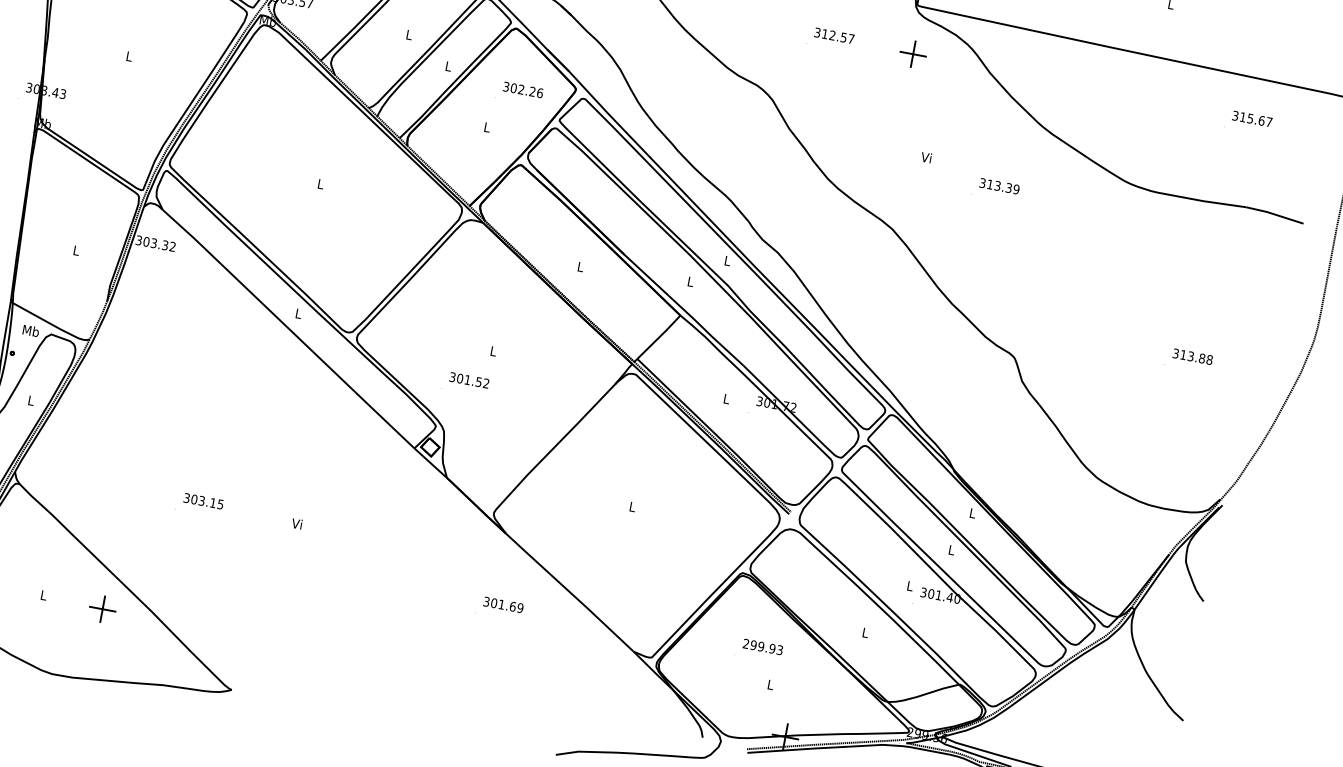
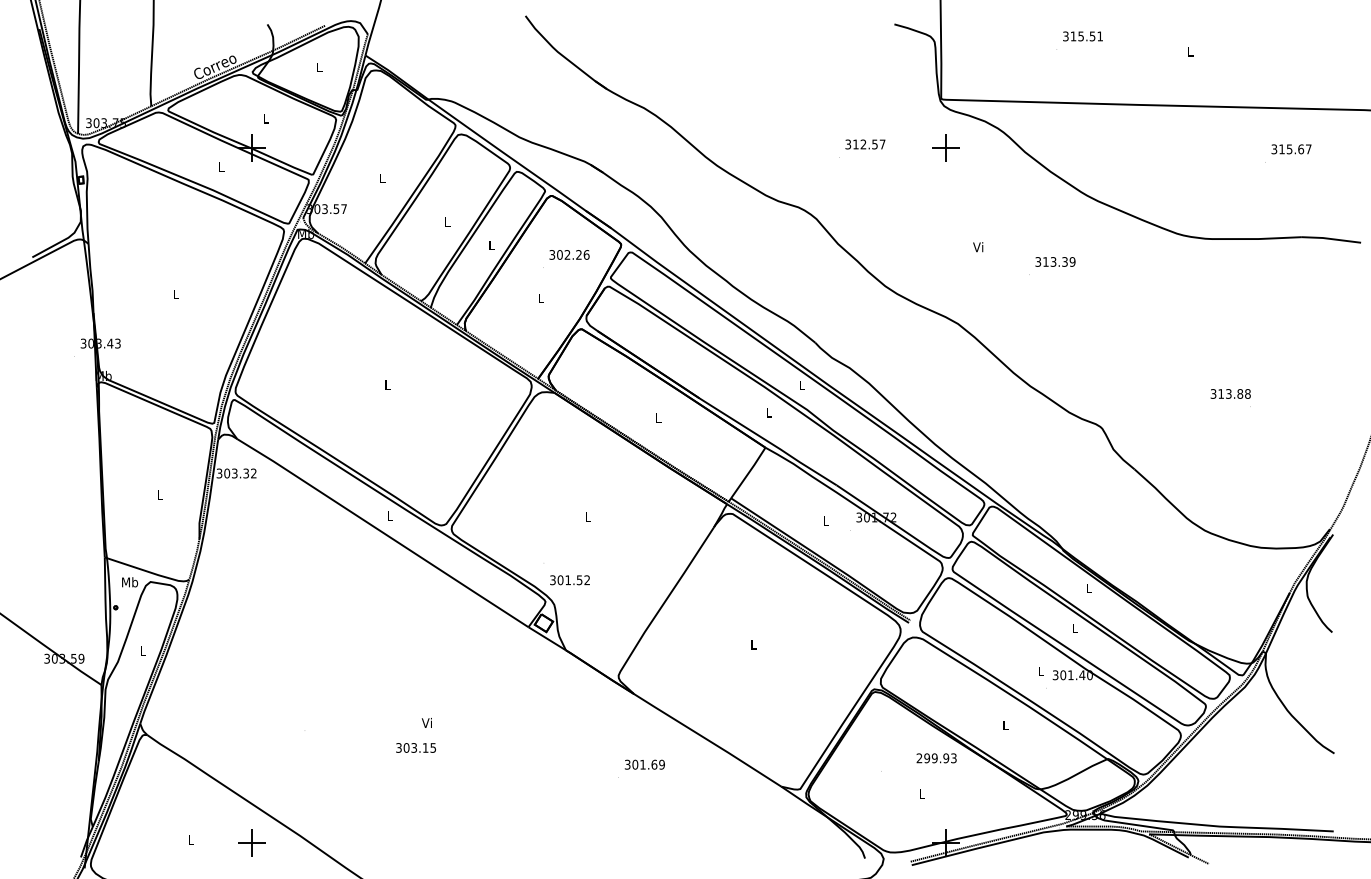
text: (1192, 356) -> (1230, 393), moved
text: (468, 380) -> (569, 580), moved
text: (203, 500) -> (415, 747), moved
text: (762, 647) -> (936, 758), moved

